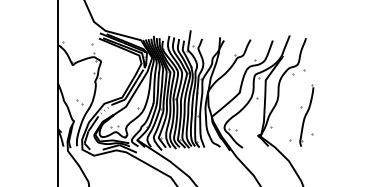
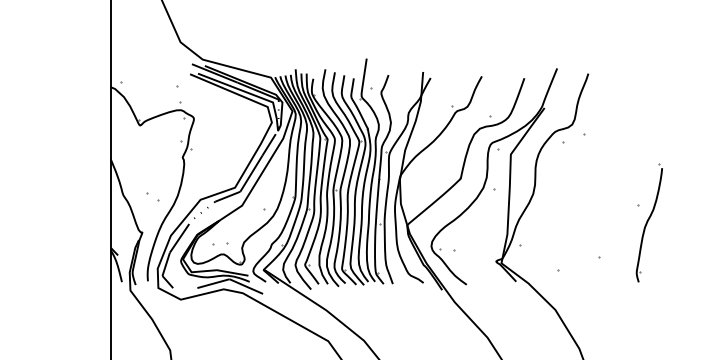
part: (306, 115) -> (648, 222), moved

